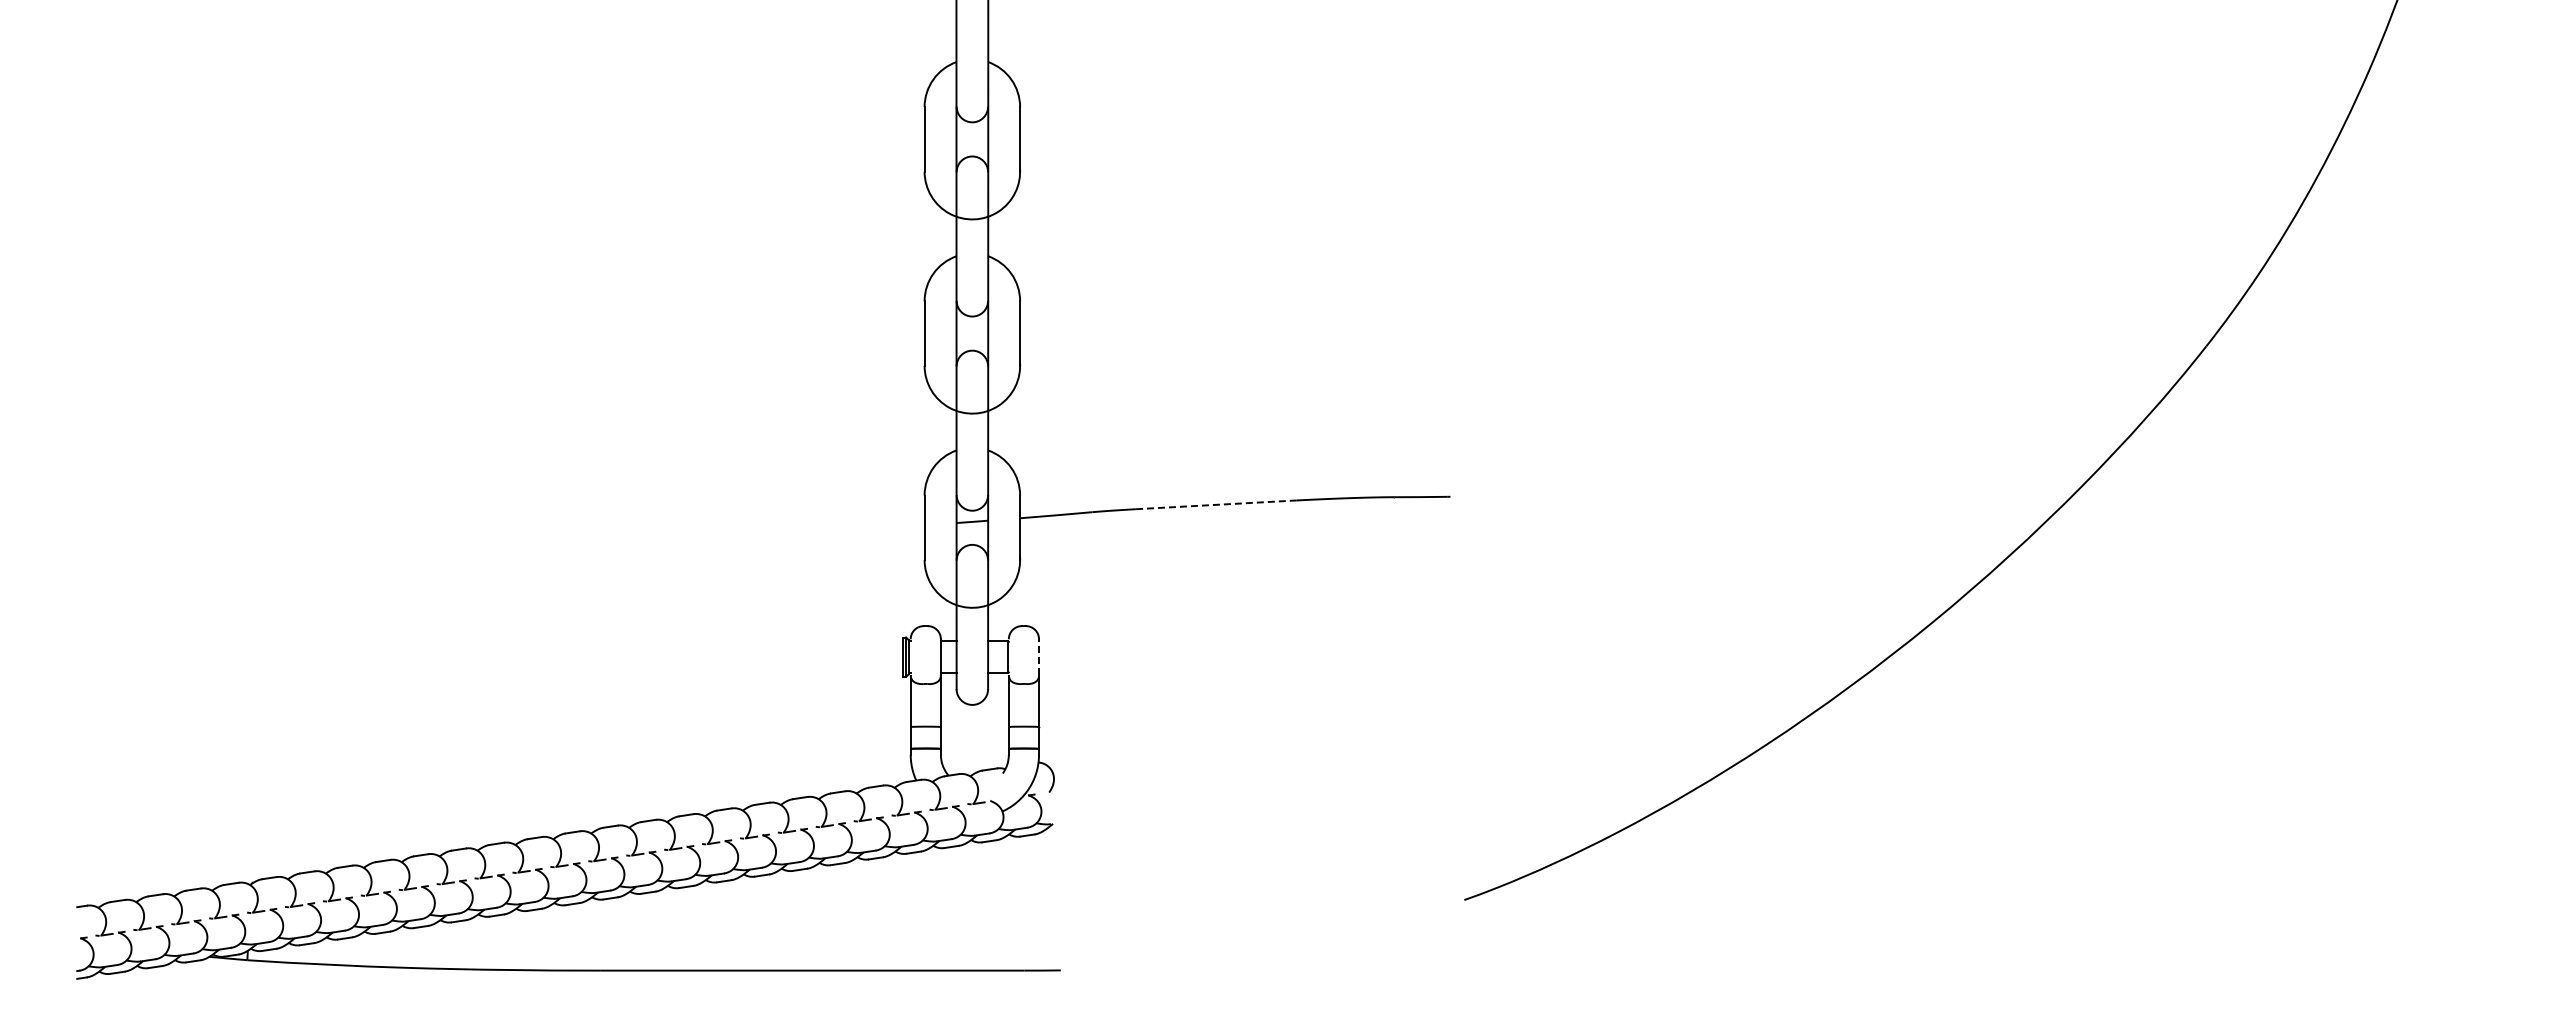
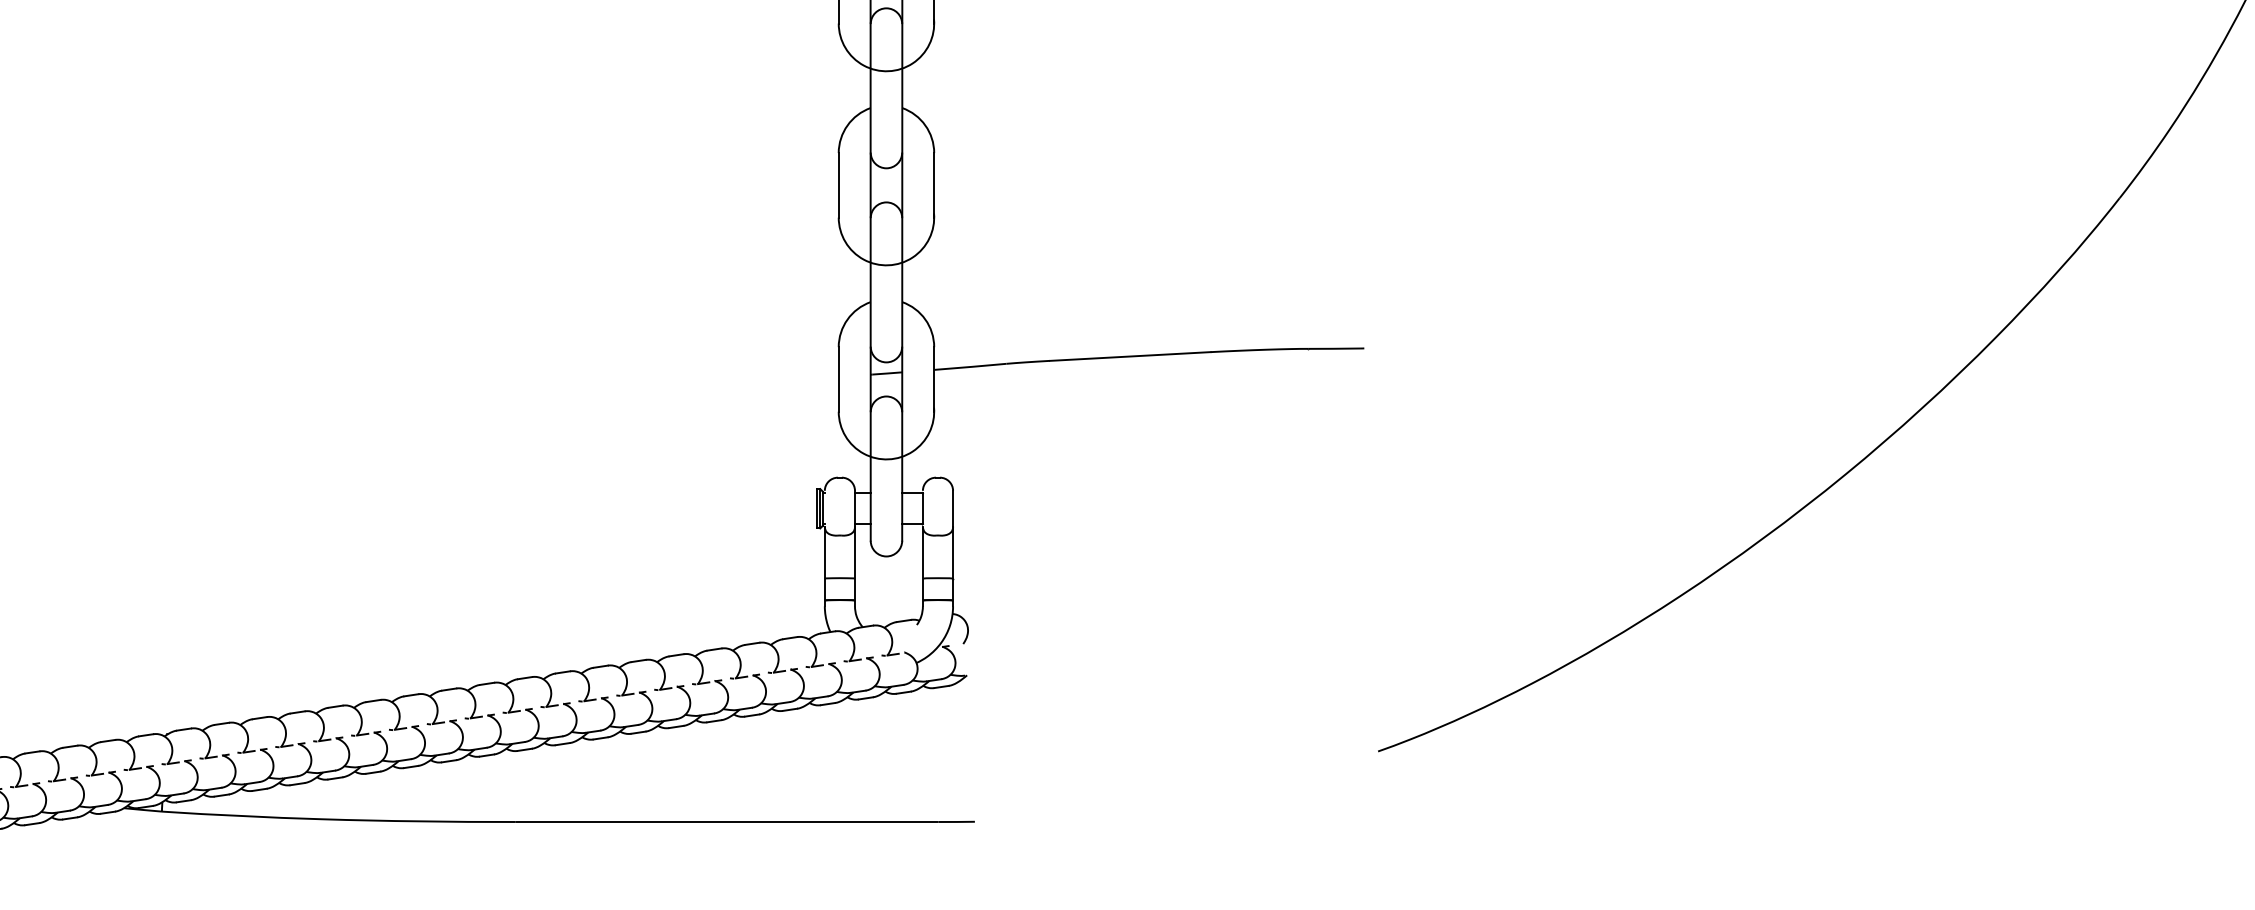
line: (1215, 504) -> (1129, 356), dashed -> solid
line: (1039, 657) -> (953, 509), dashed -> solid

